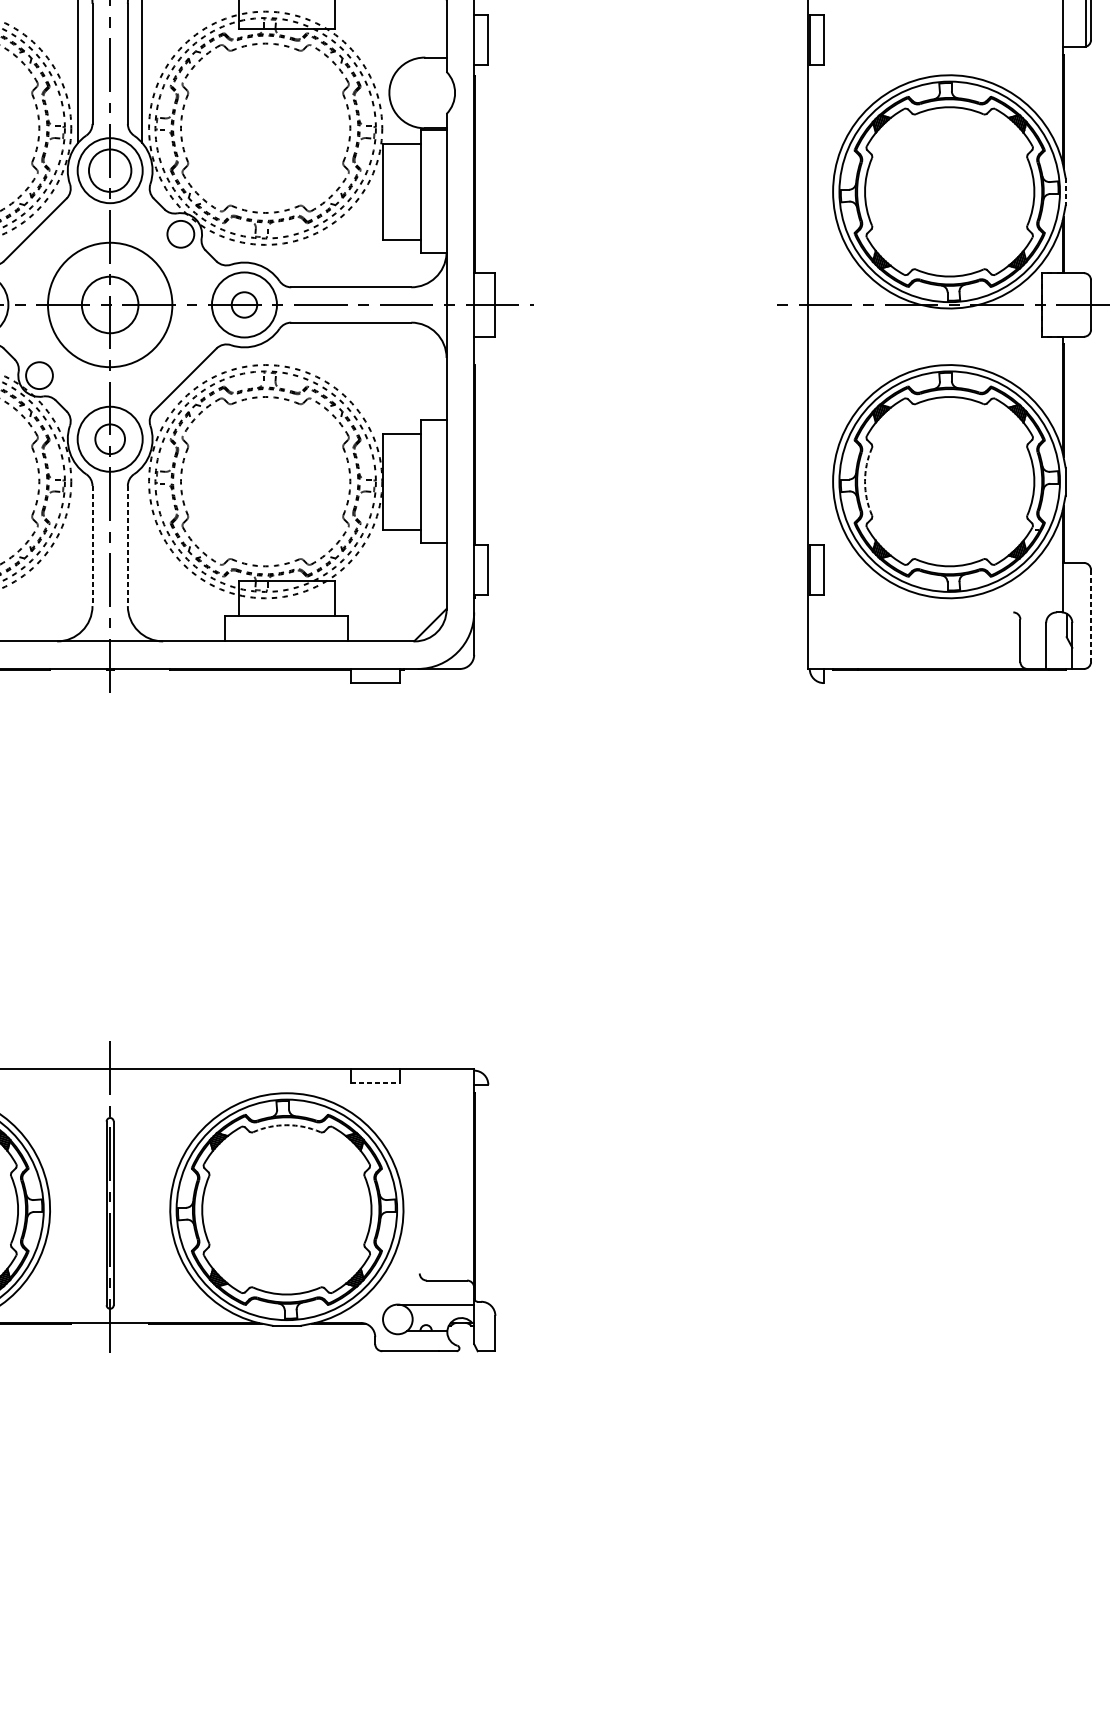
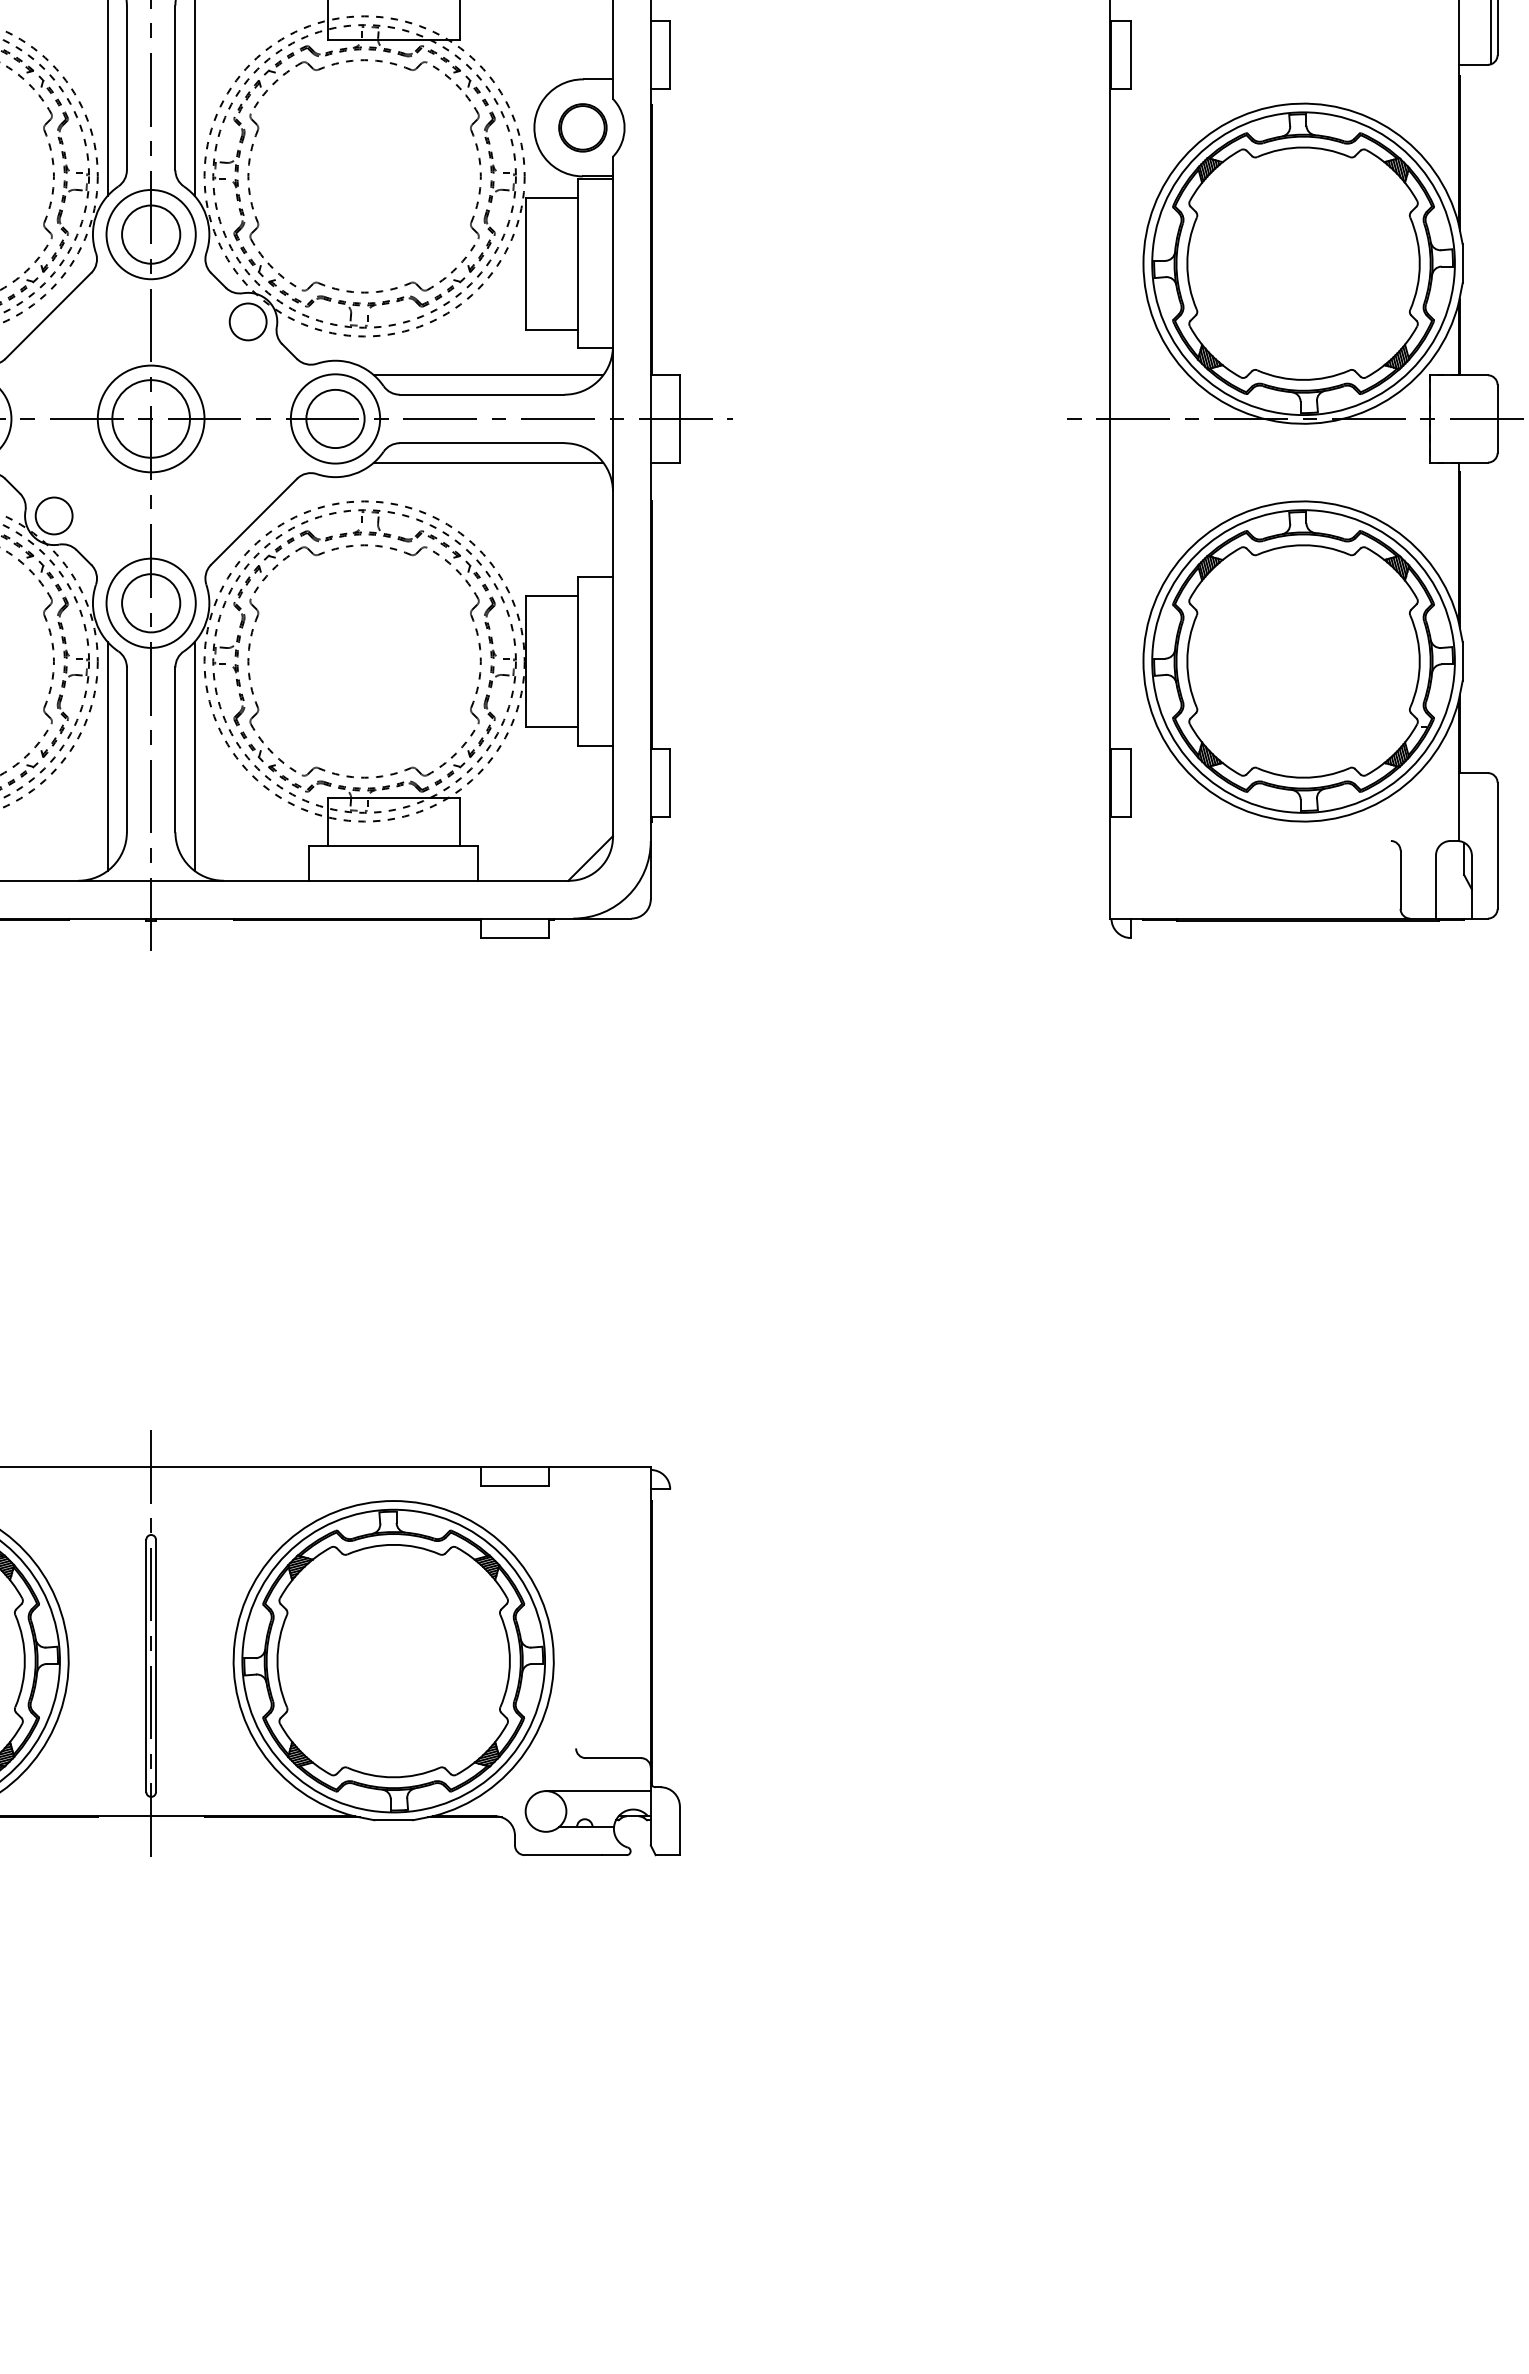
part: (424, 92) -> (582, 127), added
line: (1065, 192) -> (1462, 264), dashed -> solid
line: (355, 273) -> (488, 375), added
circle: (109, 304) -> (150, 418), size x0.62
circle: (244, 304) -> (335, 418), size x1.67
line: (355, 336) -> (488, 462), added
circle: (110, 439) -> (151, 603), size x1.43
arc: (865, 481) -> (1187, 661), dashed -> solid
line: (92, 546) -> (126, 750), dashed -> solid
line: (127, 546) -> (175, 750), dashed -> solid
line: (78, 550) -> (107, 756), added
line: (141, 550) -> (194, 756), added
line: (1090, 616) -> (1497, 846), dashed -> solid
line: (374, 1082) -> (514, 1486), dashed -> solid
arc: (286, 1124) -> (393, 1544), dashed -> solid

